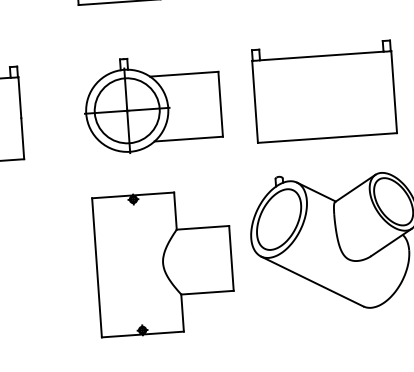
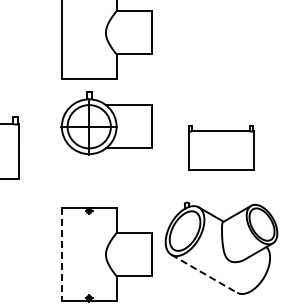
part: (323, 90) -> (220, 147), size x0.7
part: (152, 104) -> (106, 123), moved
line: (96, 269) -> (61, 255), solid -> dashed
line: (312, 281) -> (204, 273), solid -> dashed

